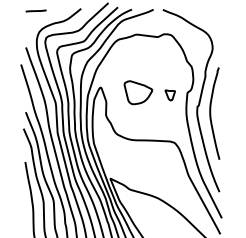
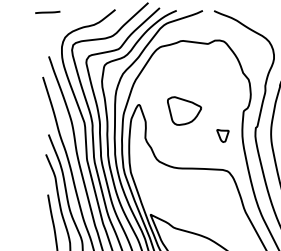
line: (35, 10) -> (47, 11), moved
part: (169, 95) -> (222, 136), moved

